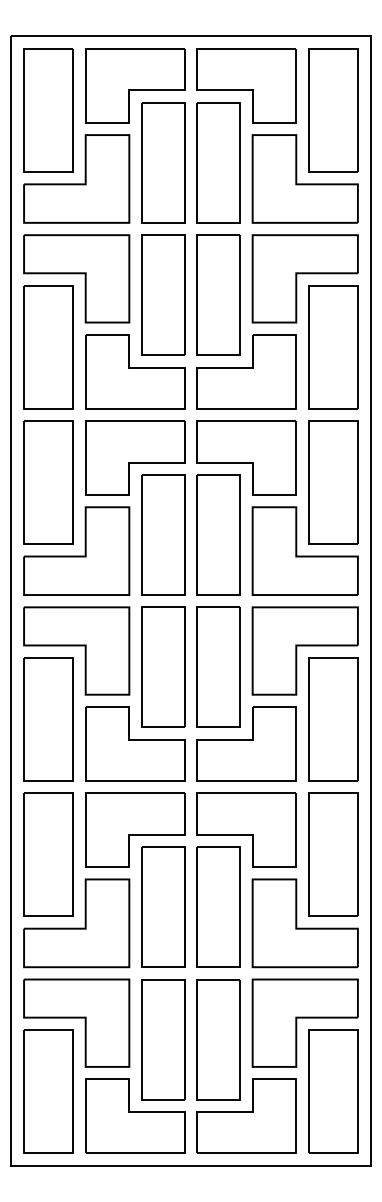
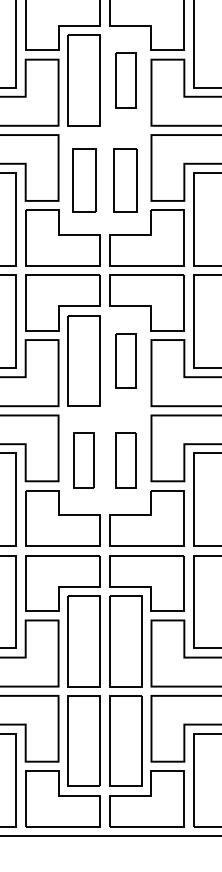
part: (218, 162) -> (125, 80), size x0.6
part: (163, 294) -> (84, 179), size x0.7
part: (218, 294) -> (125, 179), size x0.7
part: (218, 534) -> (125, 360), size x0.6
part: (163, 666) -> (84, 460), size x0.6
part: (218, 666) -> (125, 460), size x0.6

